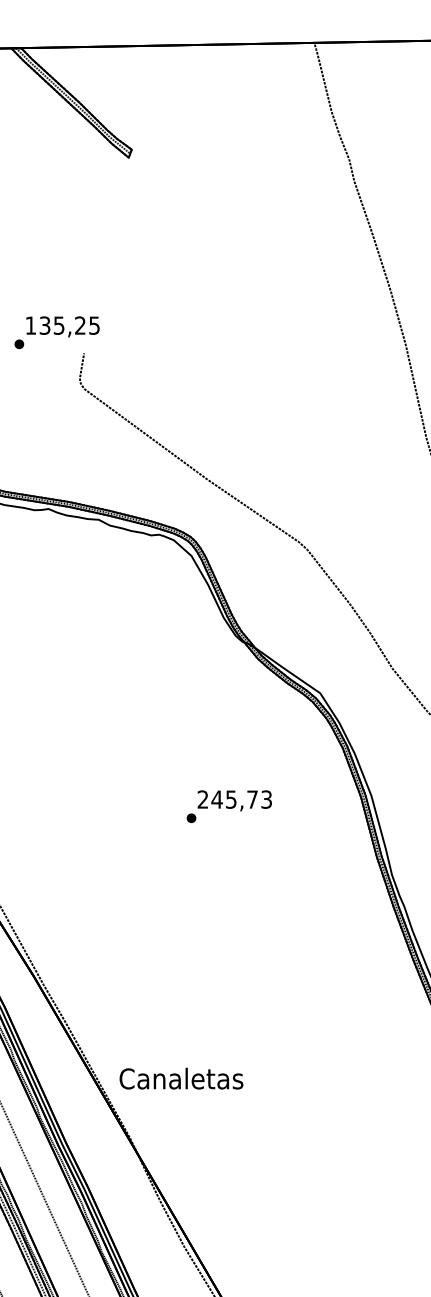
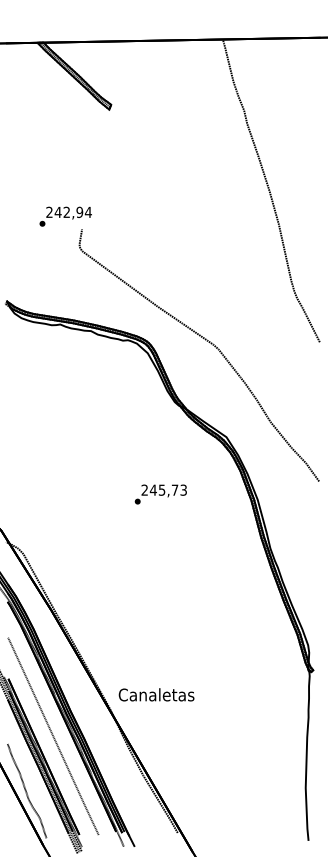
text: (61, 325) -> (68, 212), 135,25 -> 242,94
text: (228, 806) -> (160, 494), moved
text: (181, 1078) -> (156, 694), moved

